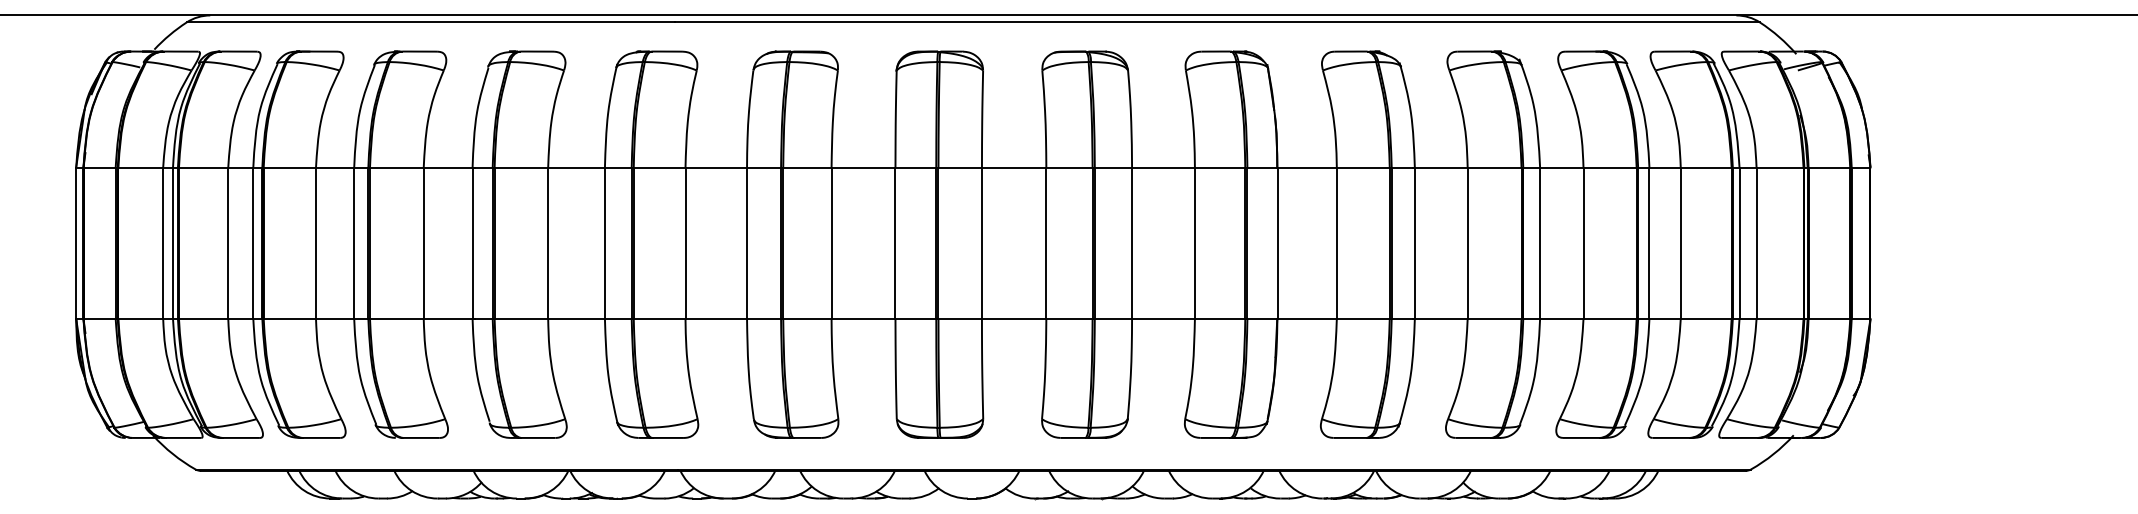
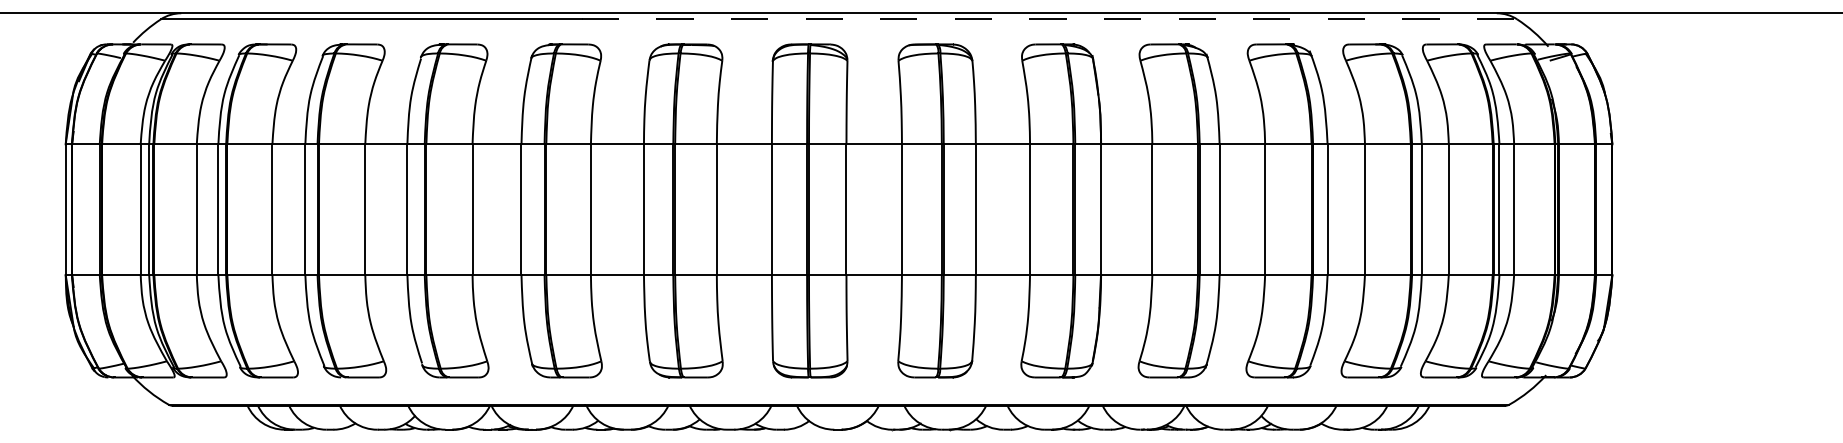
line: (1217, 22) -> (1049, 19), solid -> dashed

